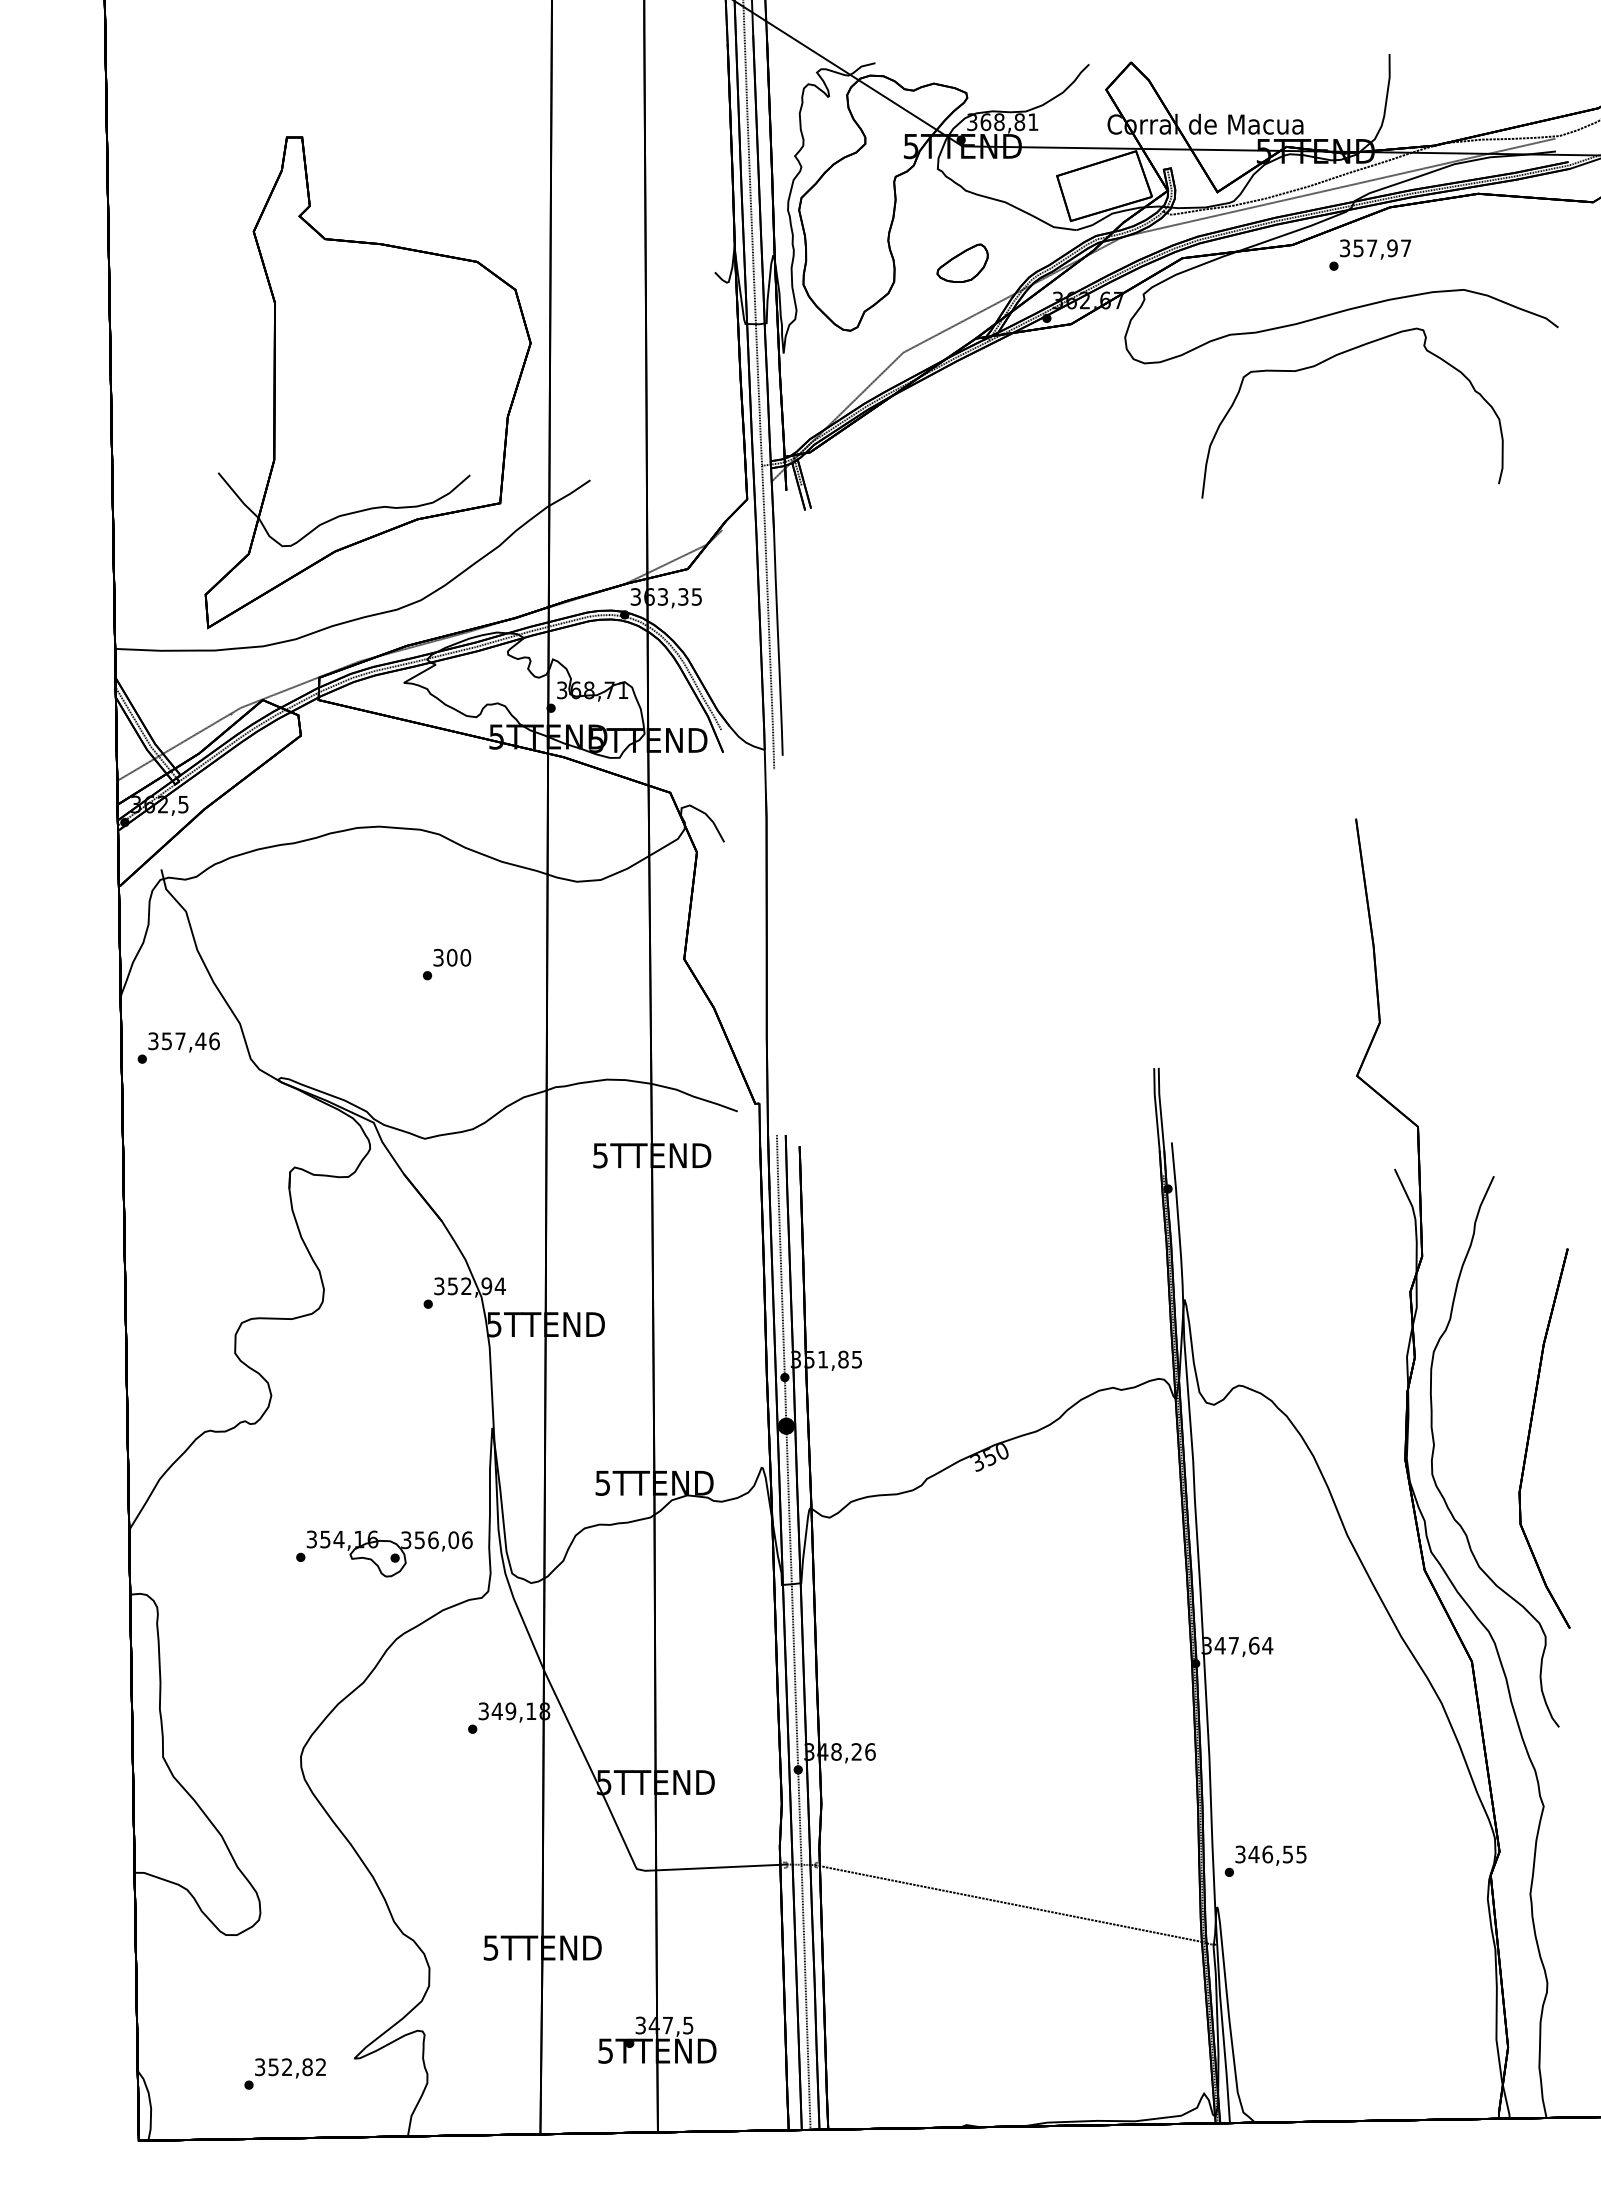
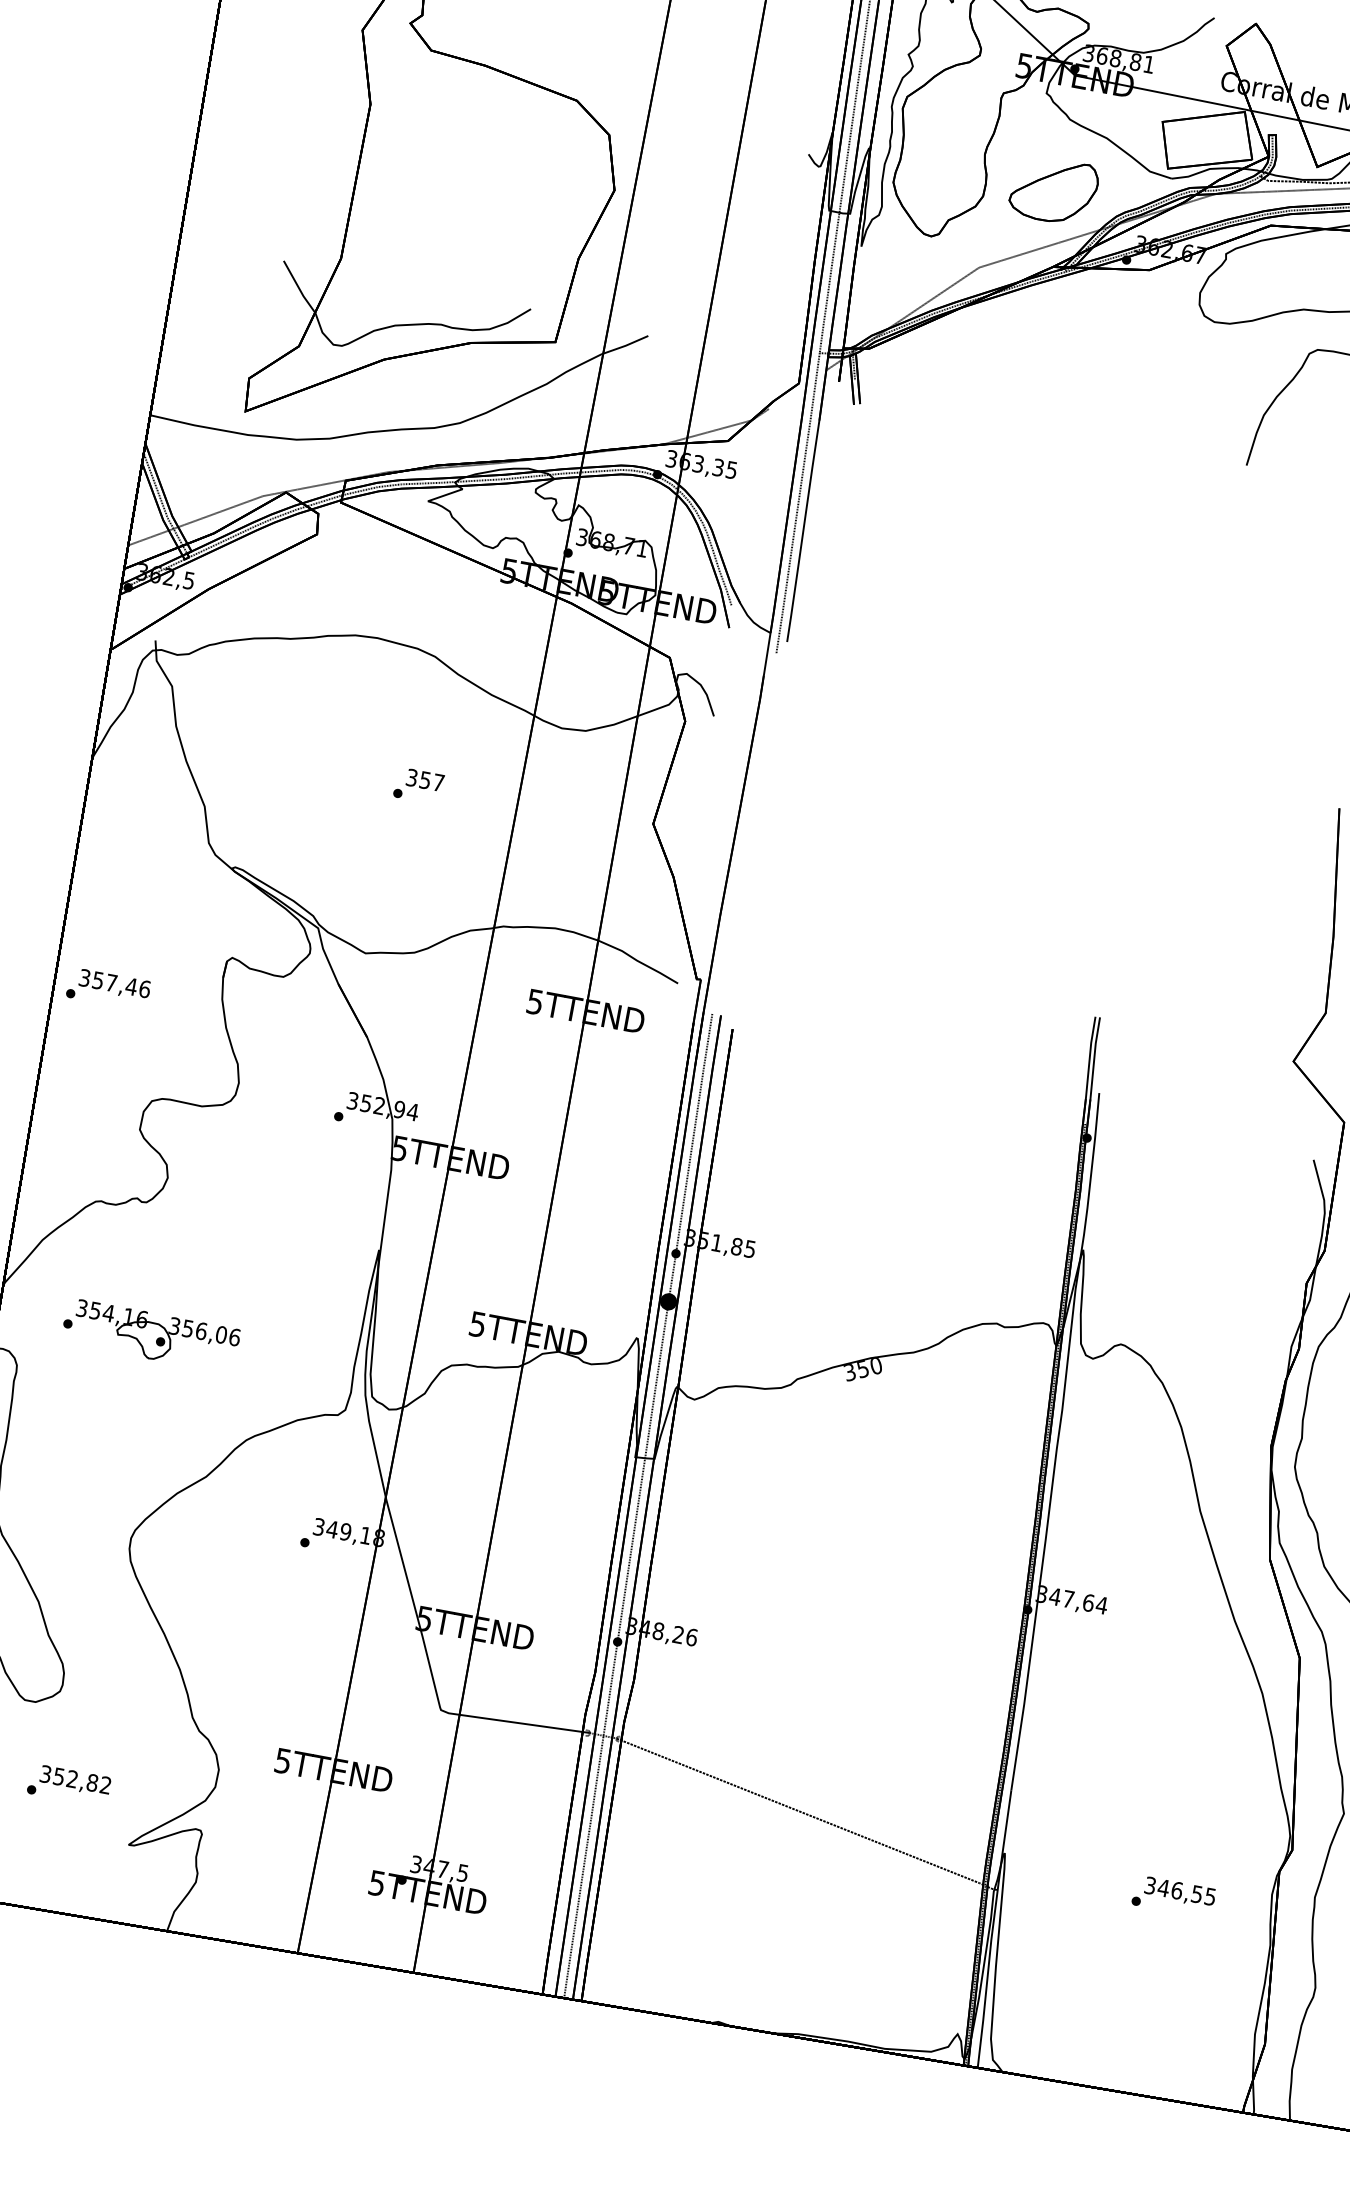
part: (962, 263) -> (1053, 190), size x1.67
text: (458, 957) -> (431, 781), 300 -> 357
text: (178, 1047) -> (108, 988), moved
part: (384, 1553) -> (150, 1335), moved
text: (1265, 1860) -> (1173, 1896), moved
text: (284, 2073) -> (68, 1784), moved

